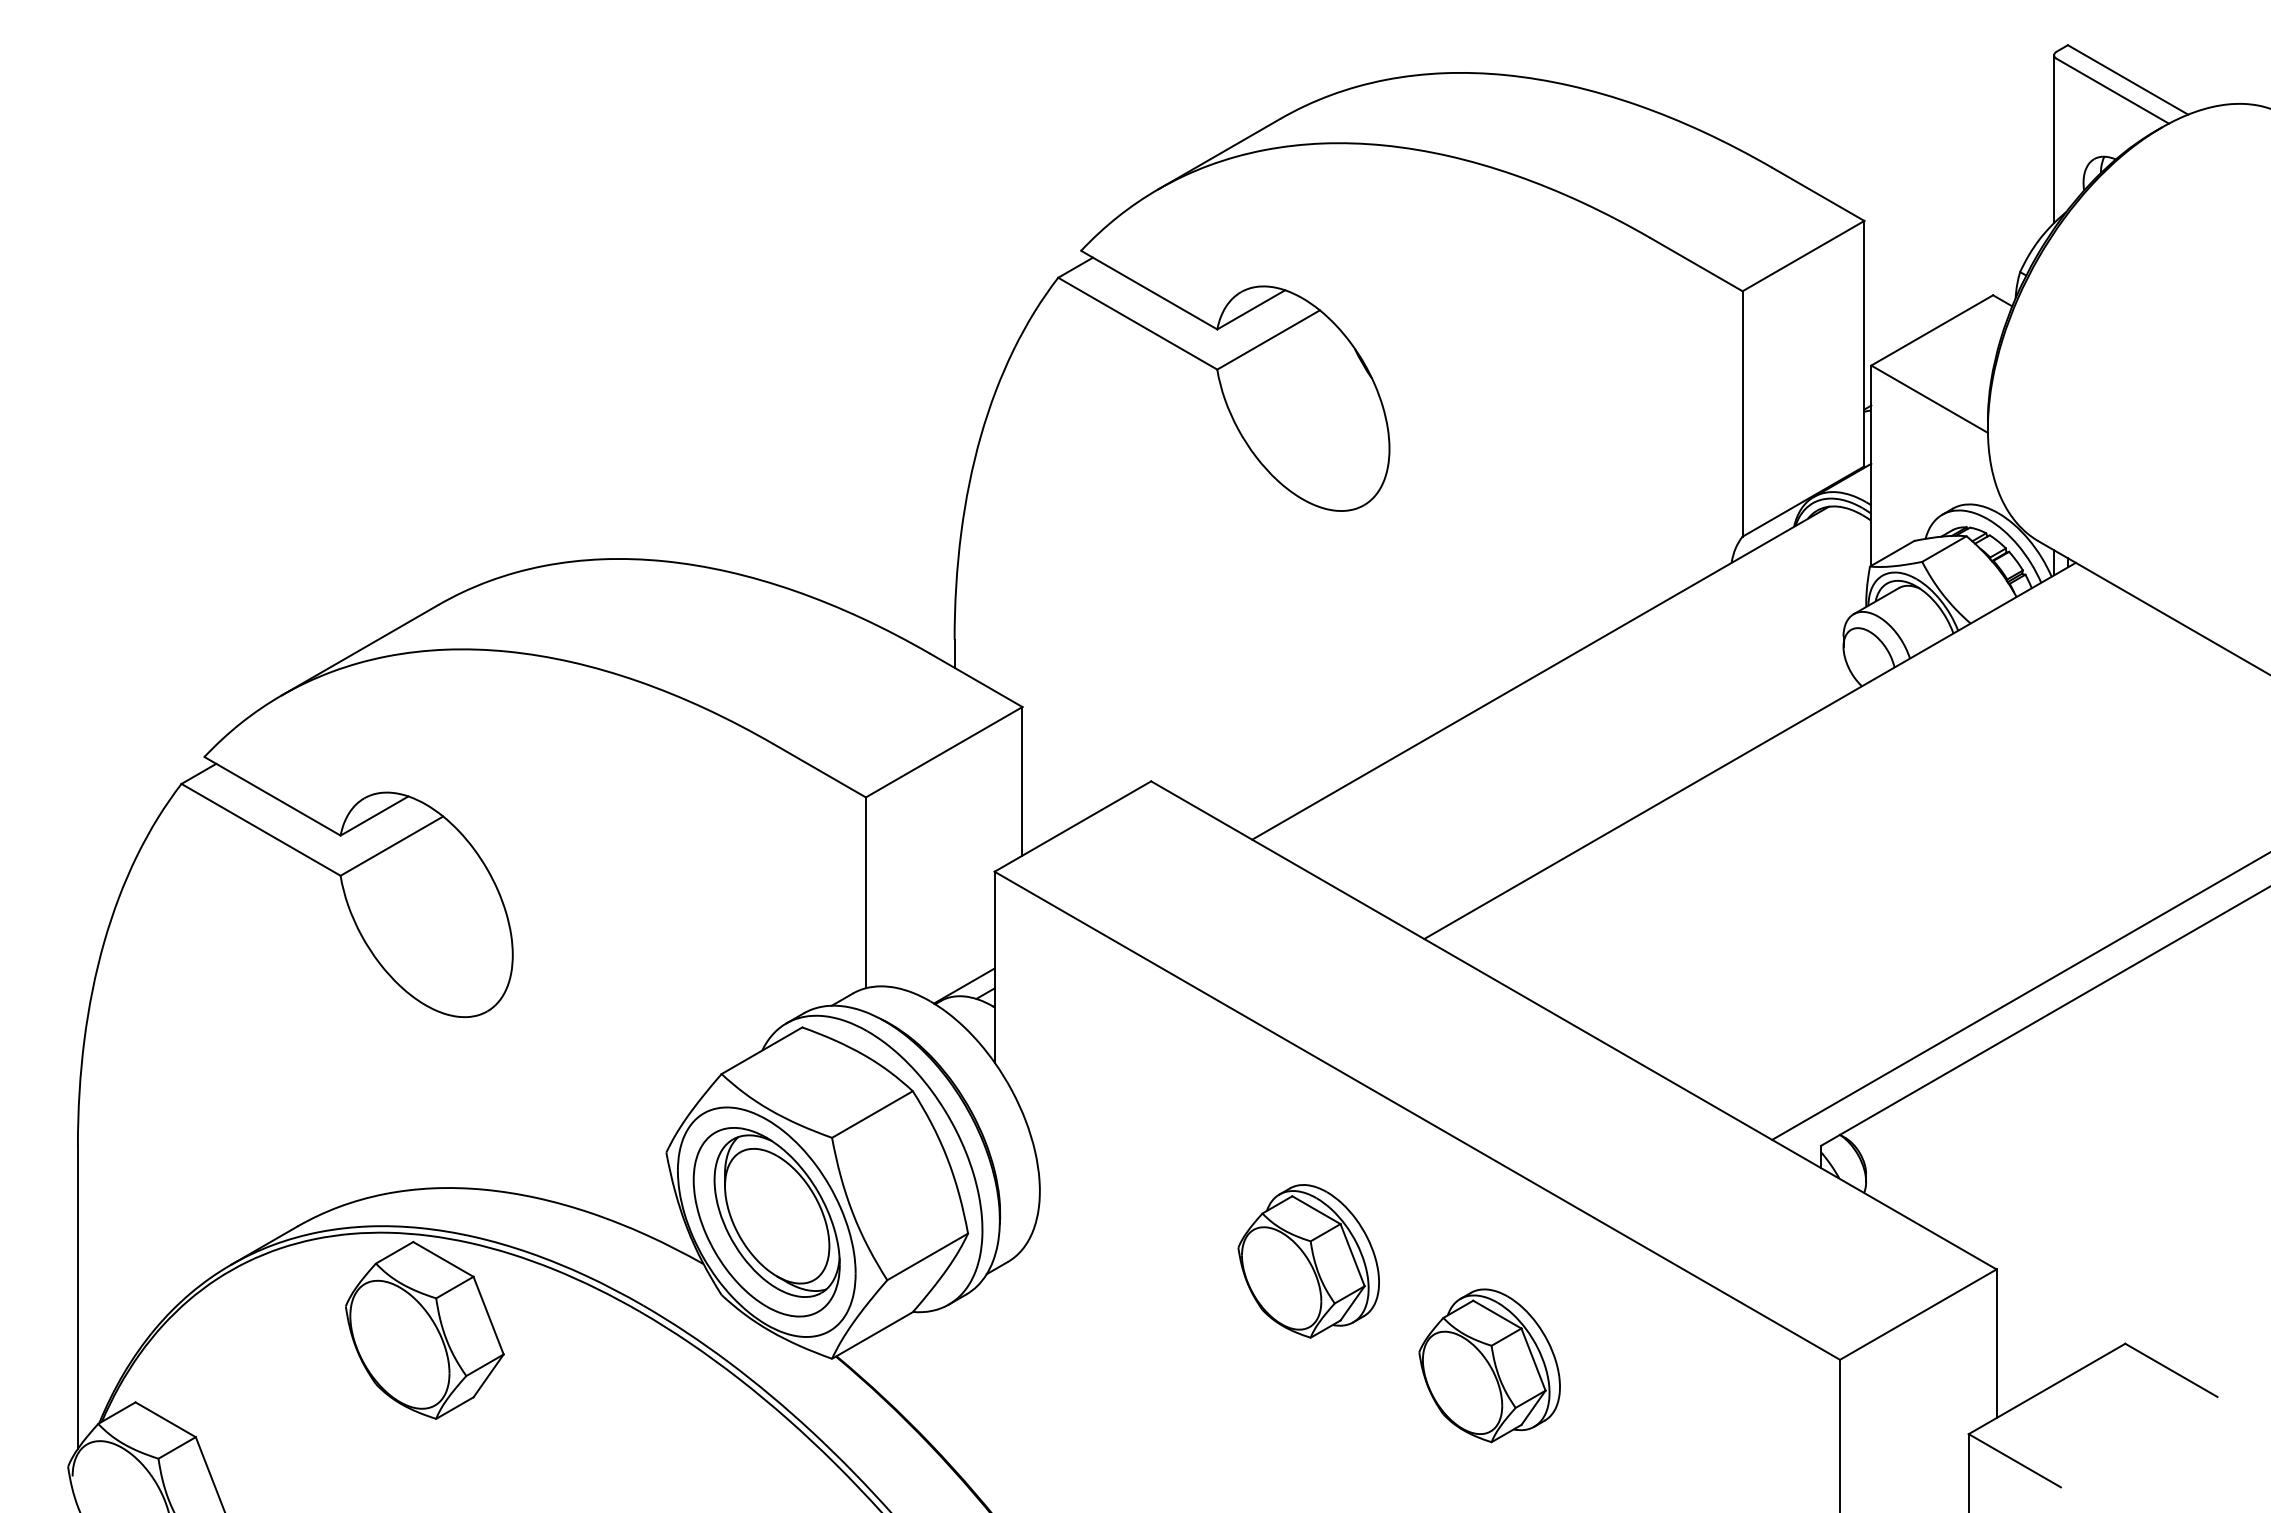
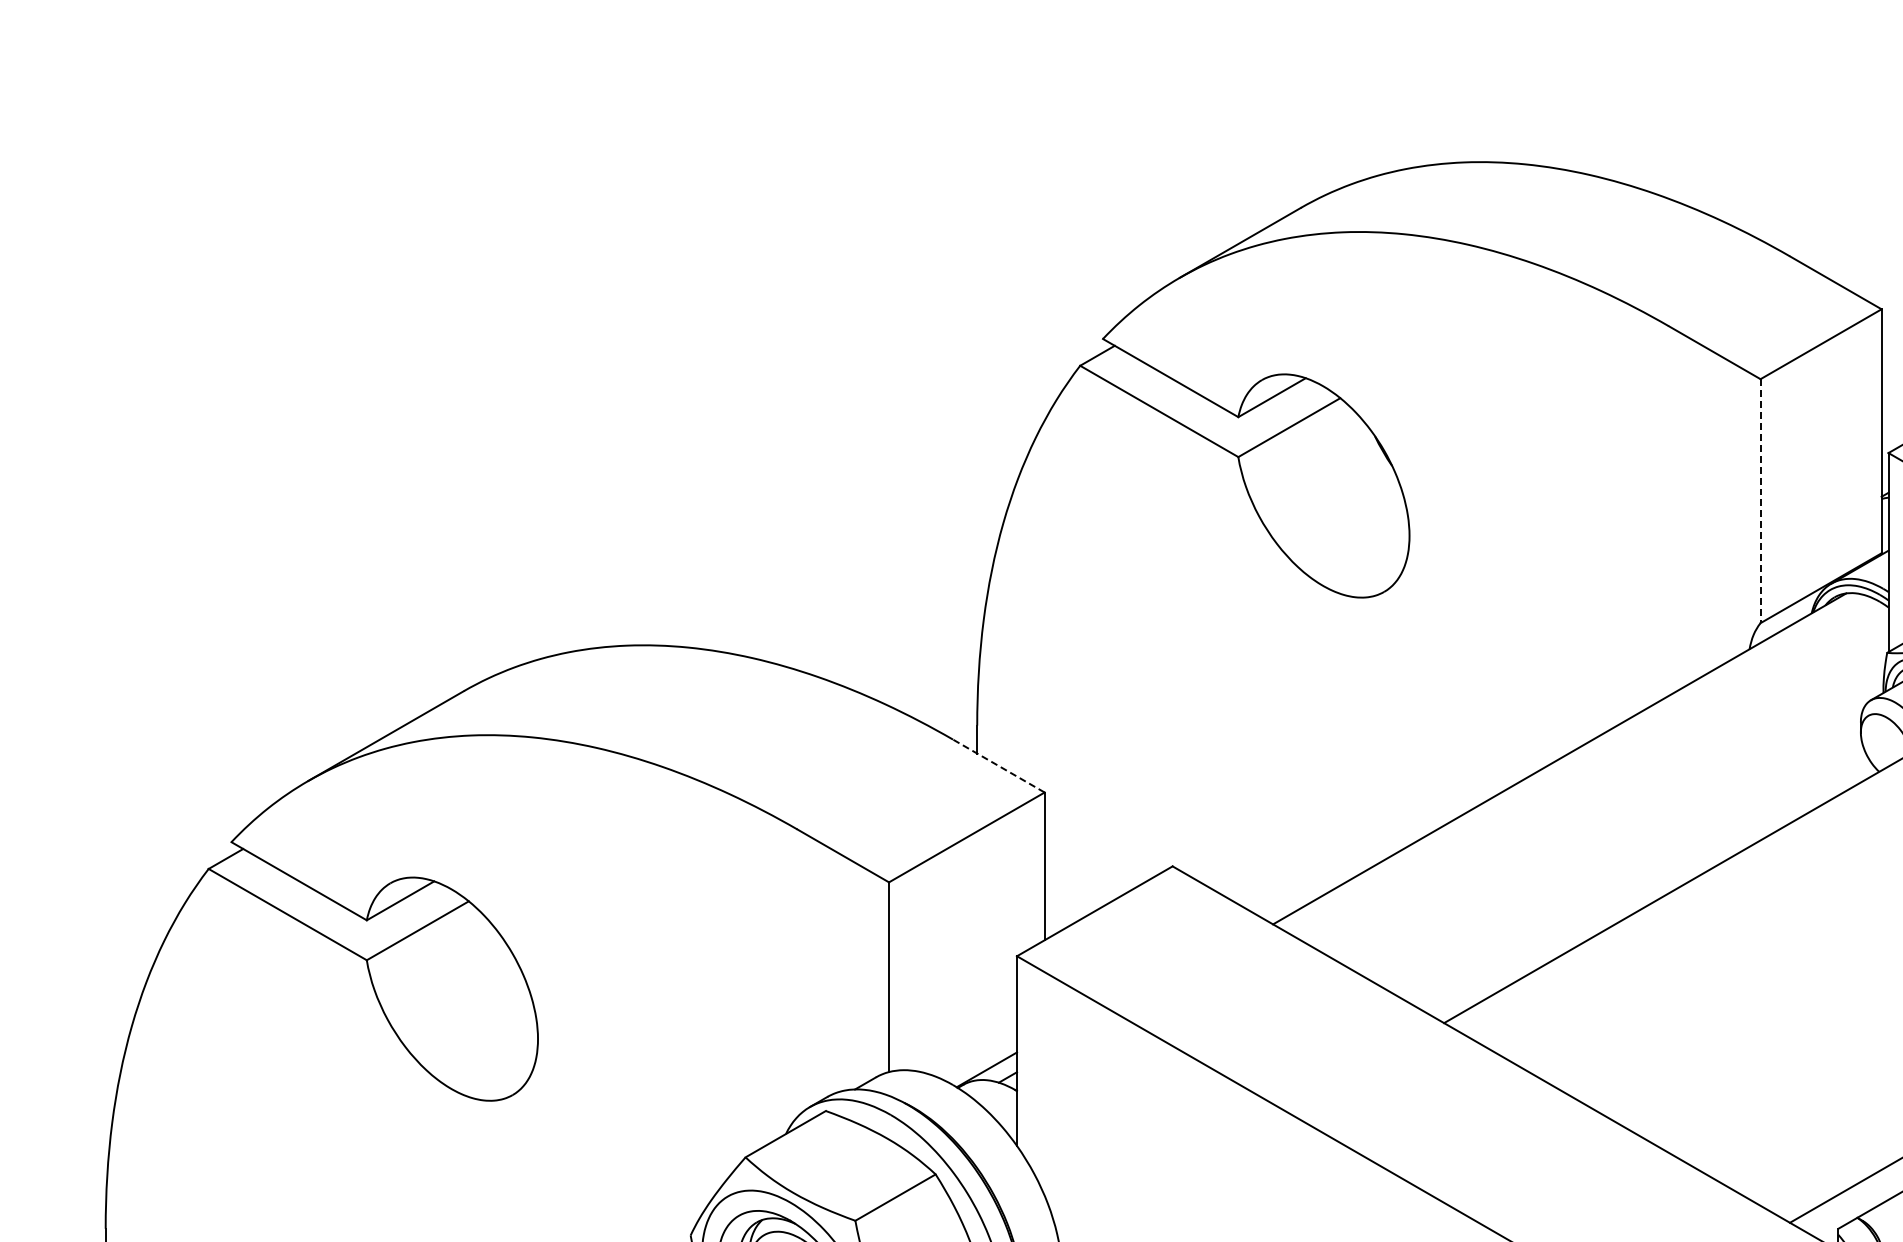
line: (1742, 413) -> (1760, 500), solid -> dashed
line: (975, 680) -> (997, 766), solid -> dashed

